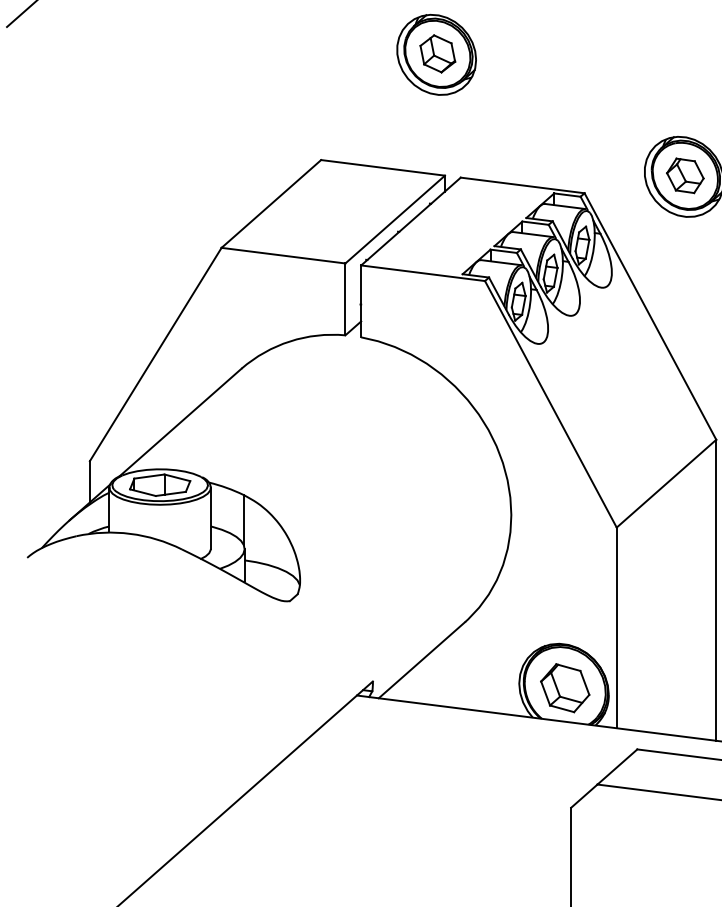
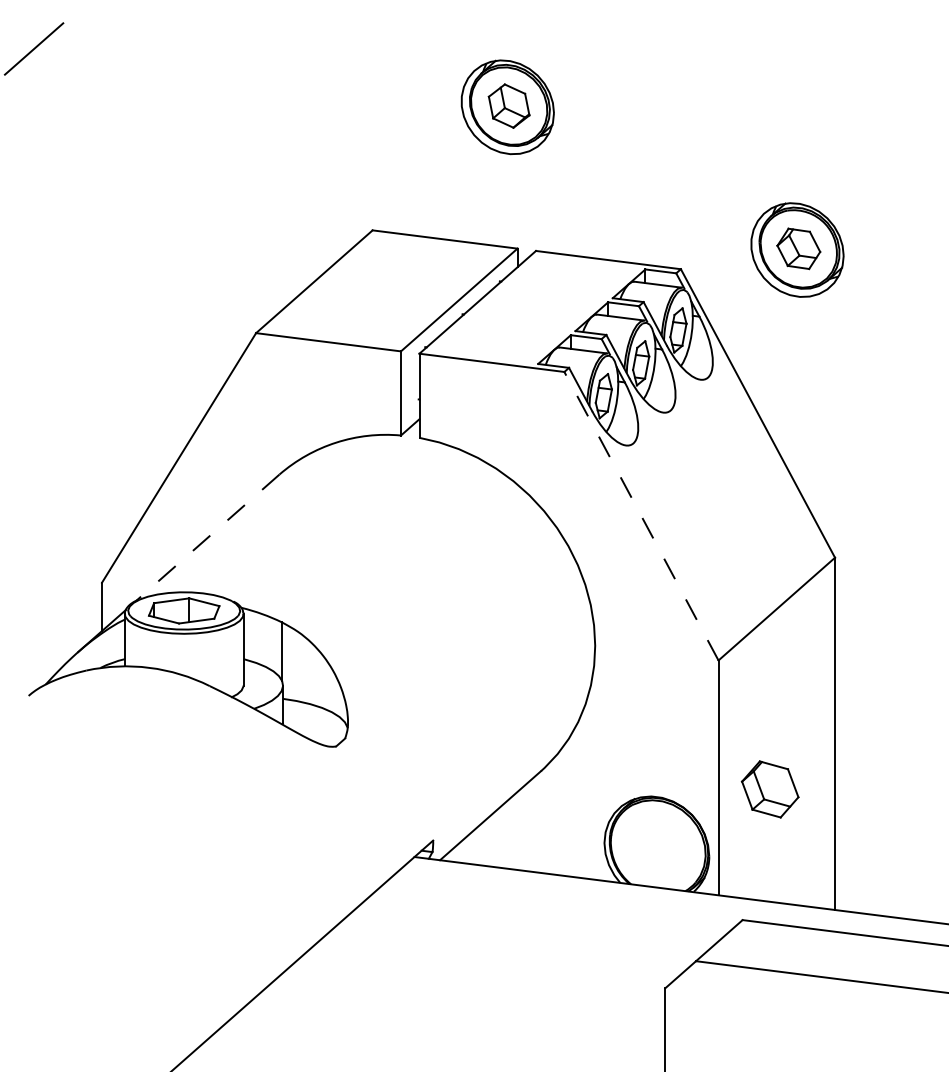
line: (550, 404) -> (641, 516), solid -> dashed
line: (180, 422) -> (207, 537), solid -> dashed
part: (564, 688) -> (769, 789), moved

